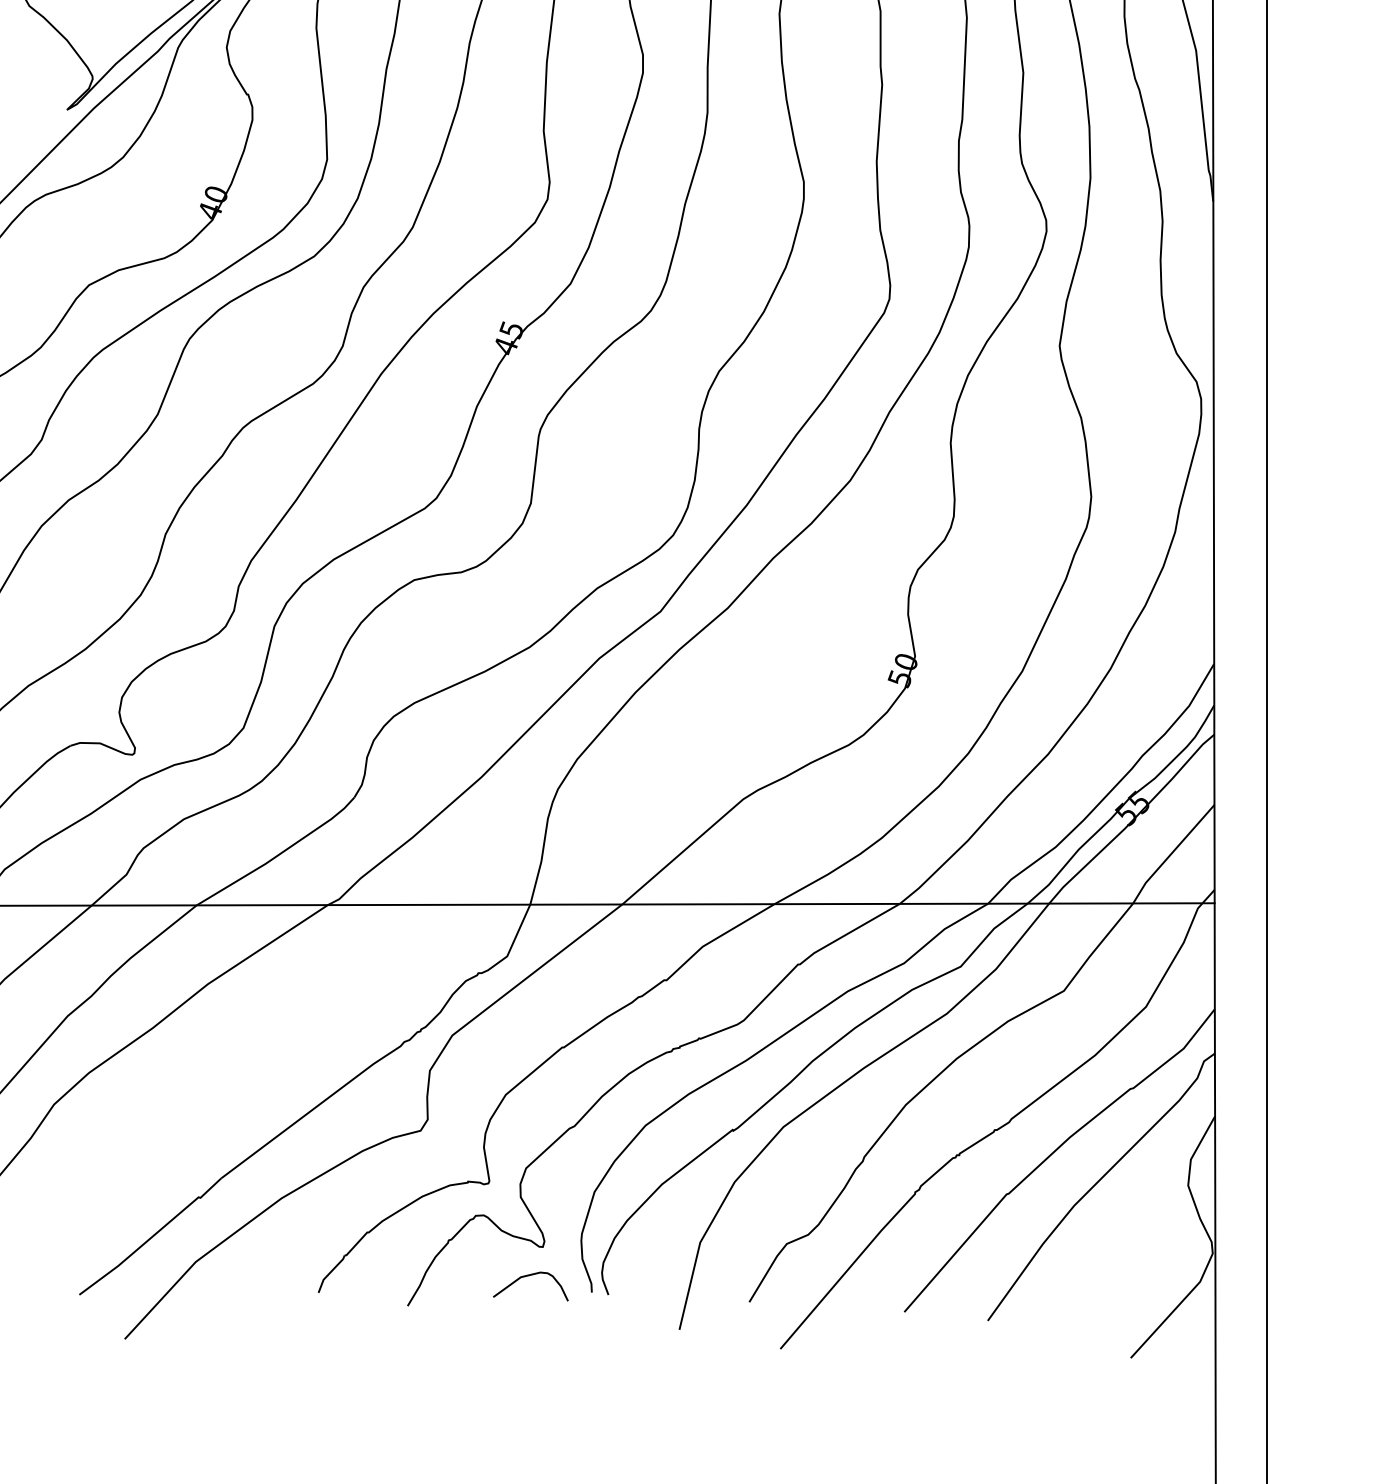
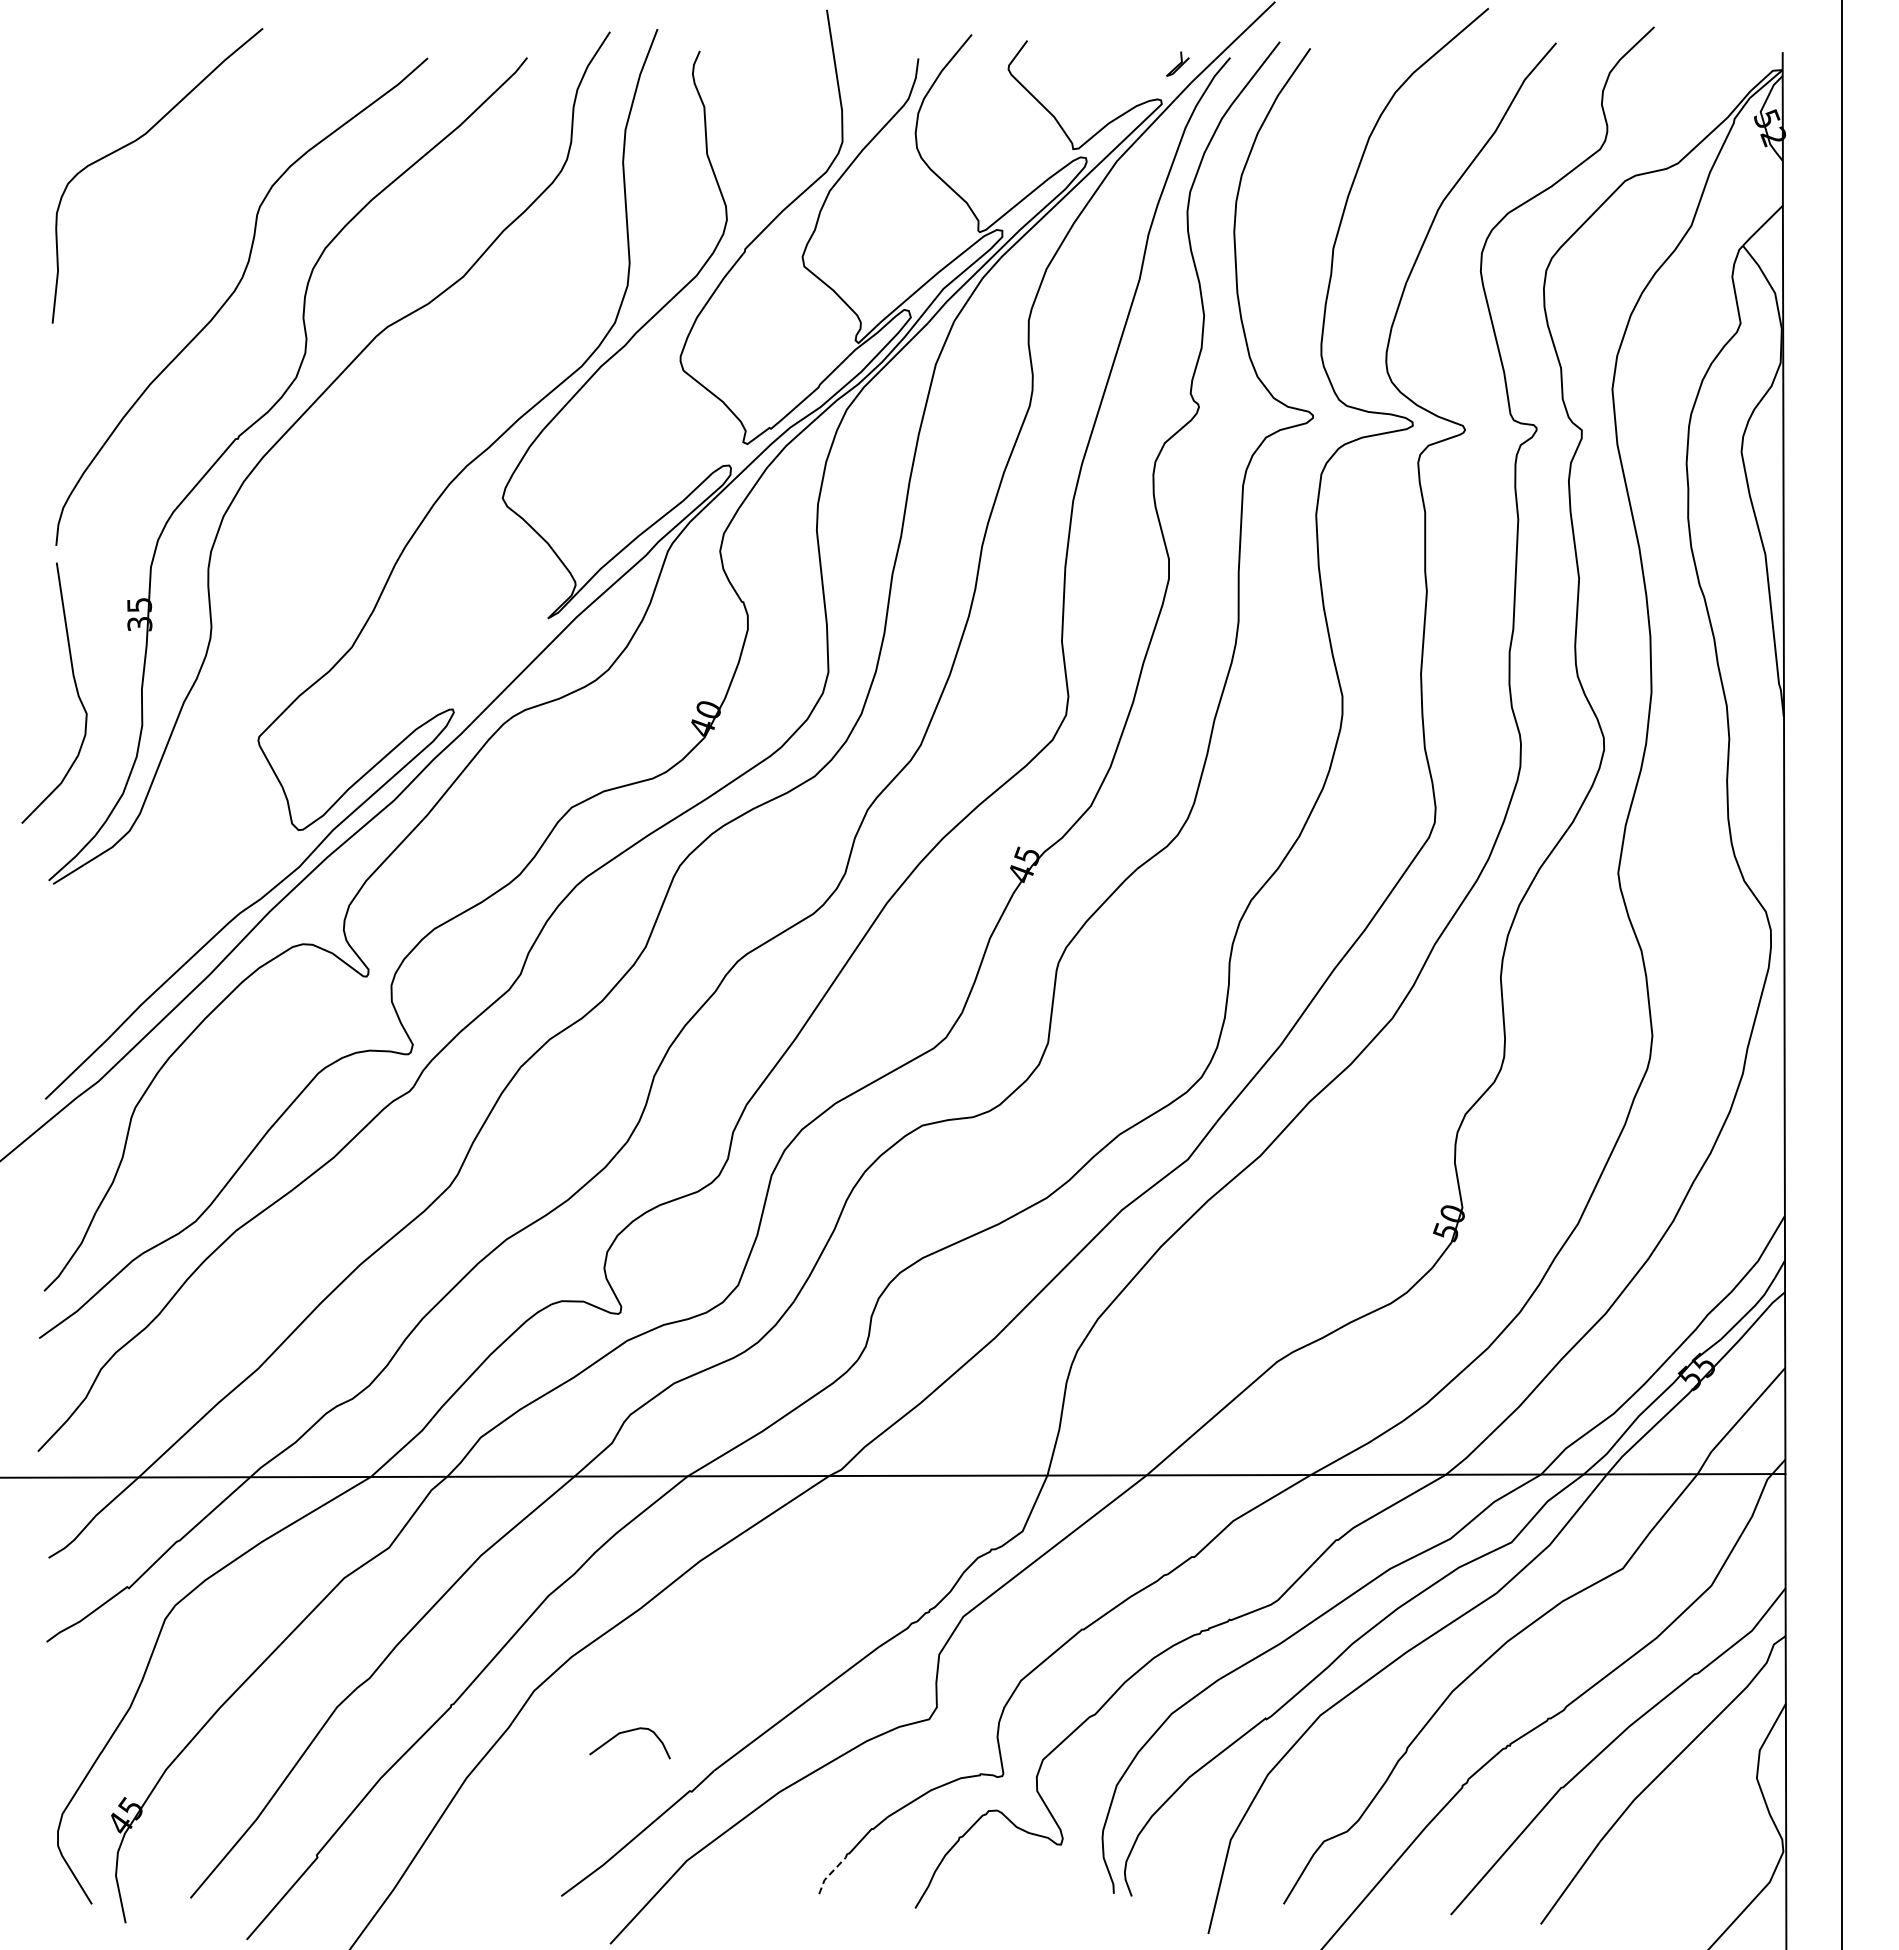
line: (329, 1272) -> (831, 1872), solid -> dashed
curve: (528, 1276) -> (627, 1732), moved

